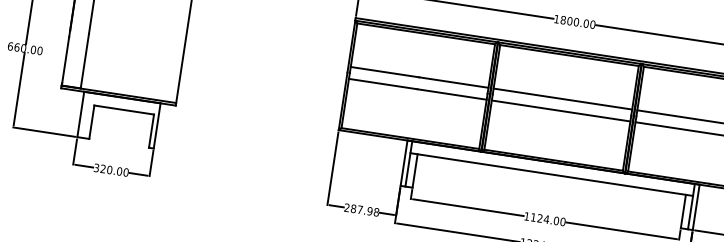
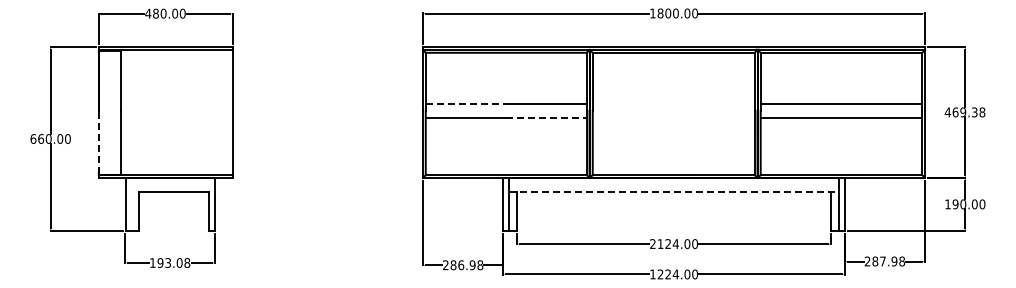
line: (65, 57) -> (98, 141), solid -> dashed
line: (384, 71) -> (465, 103), solid -> dashed
line: (452, 94) -> (546, 117), solid -> dashed
line: (562, 98) -> (673, 103), removed
line: (560, 110) -> (673, 117), removed
text: (111, 169) -> (170, 262), 320.00 -> 193.08
line: (552, 174) -> (674, 191), solid -> dashed
text: (360, 210) -> (461, 265), 287.98 -> 286.98
text: (526, 215) -> (652, 243), 1124.00 -> 2124.00

